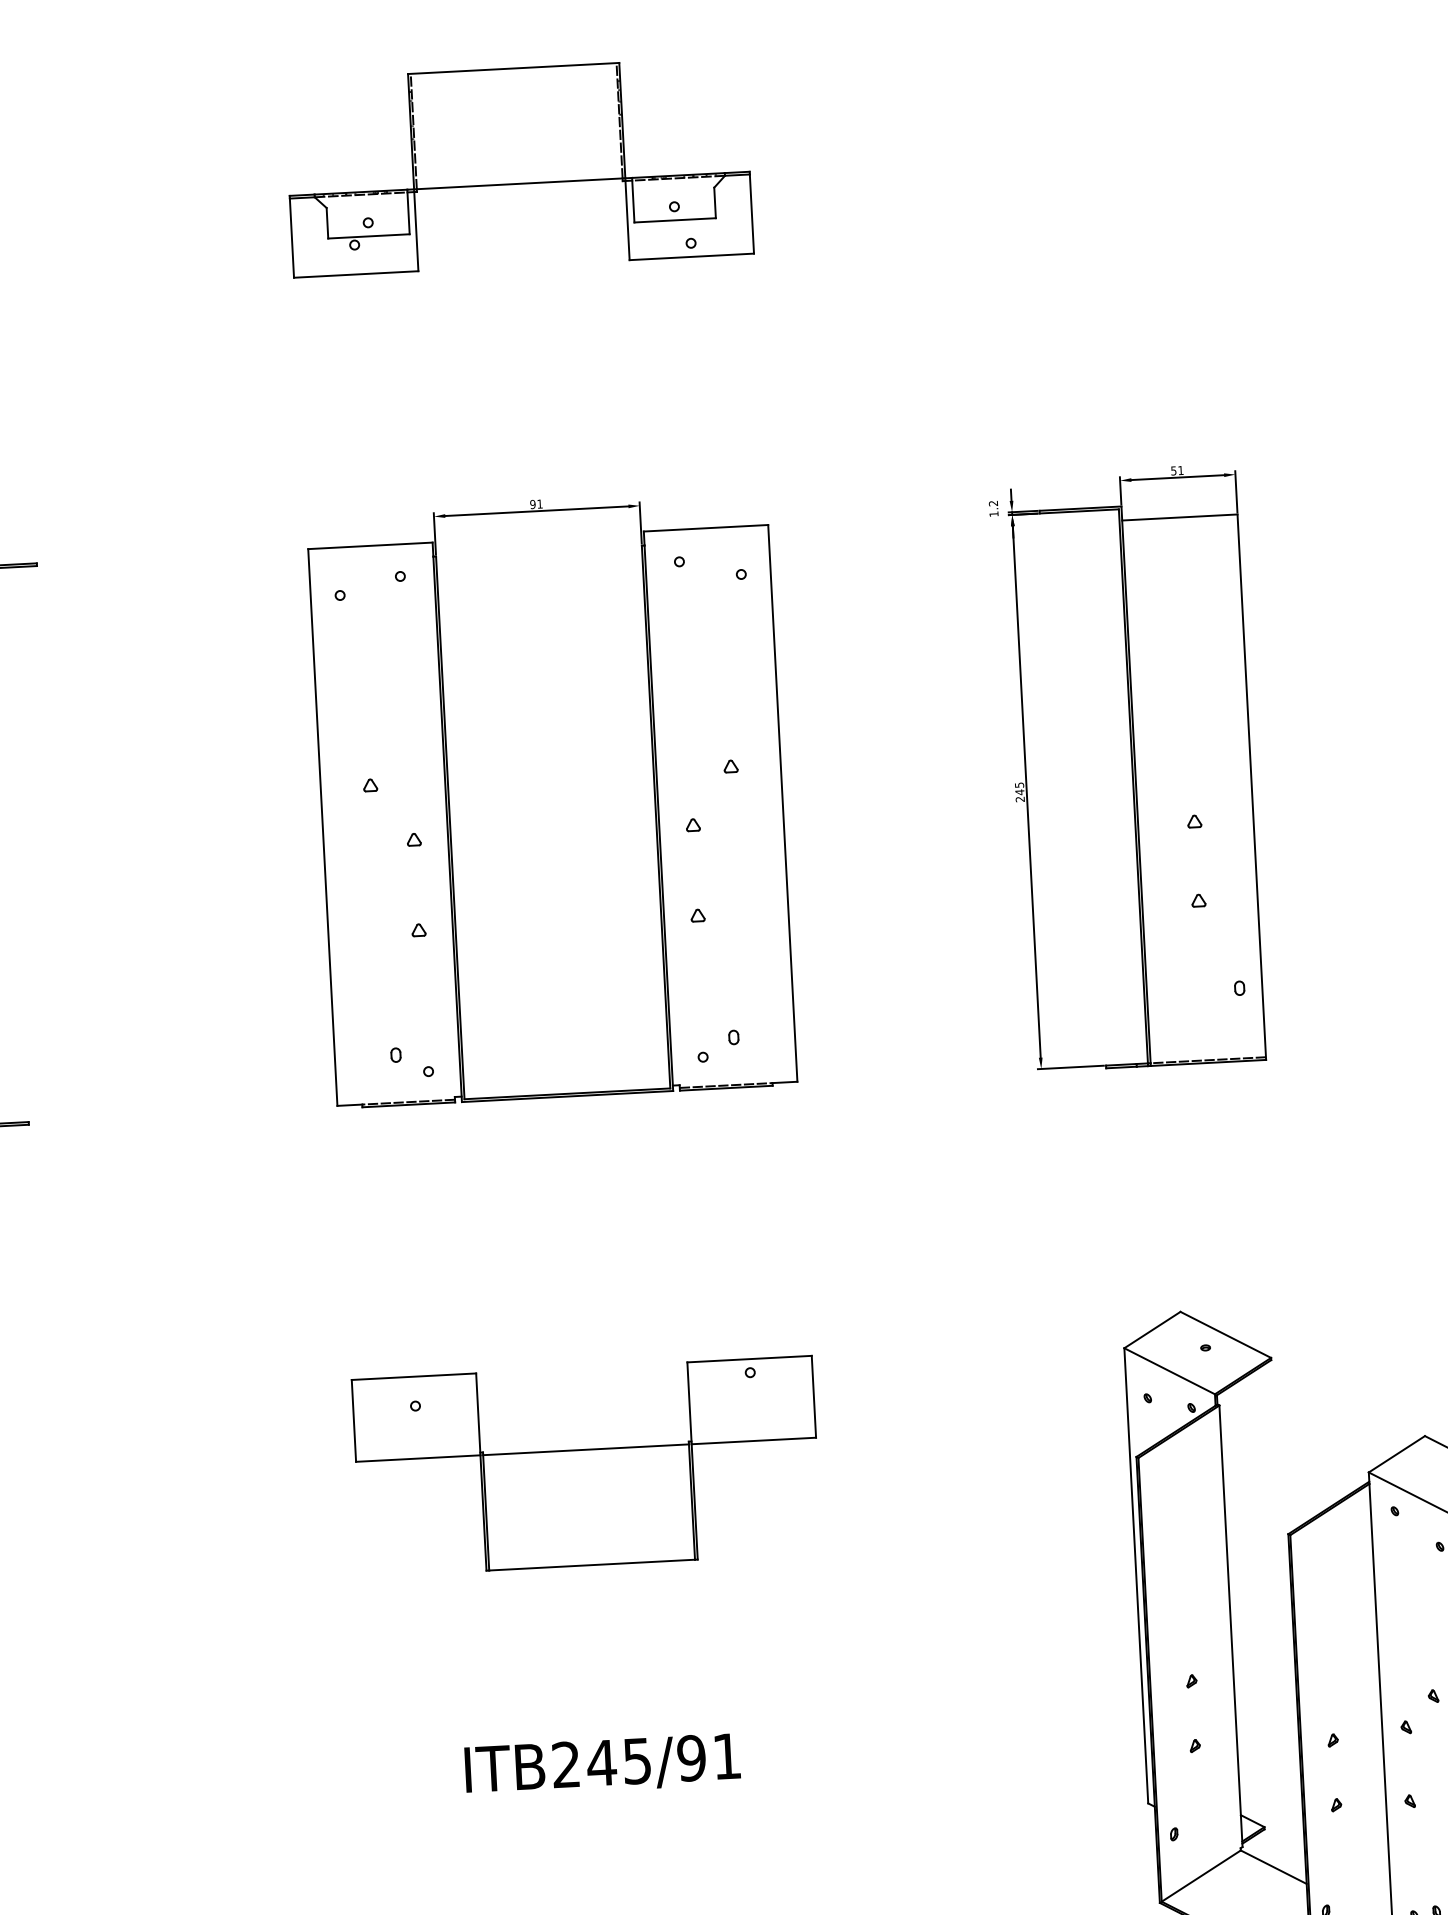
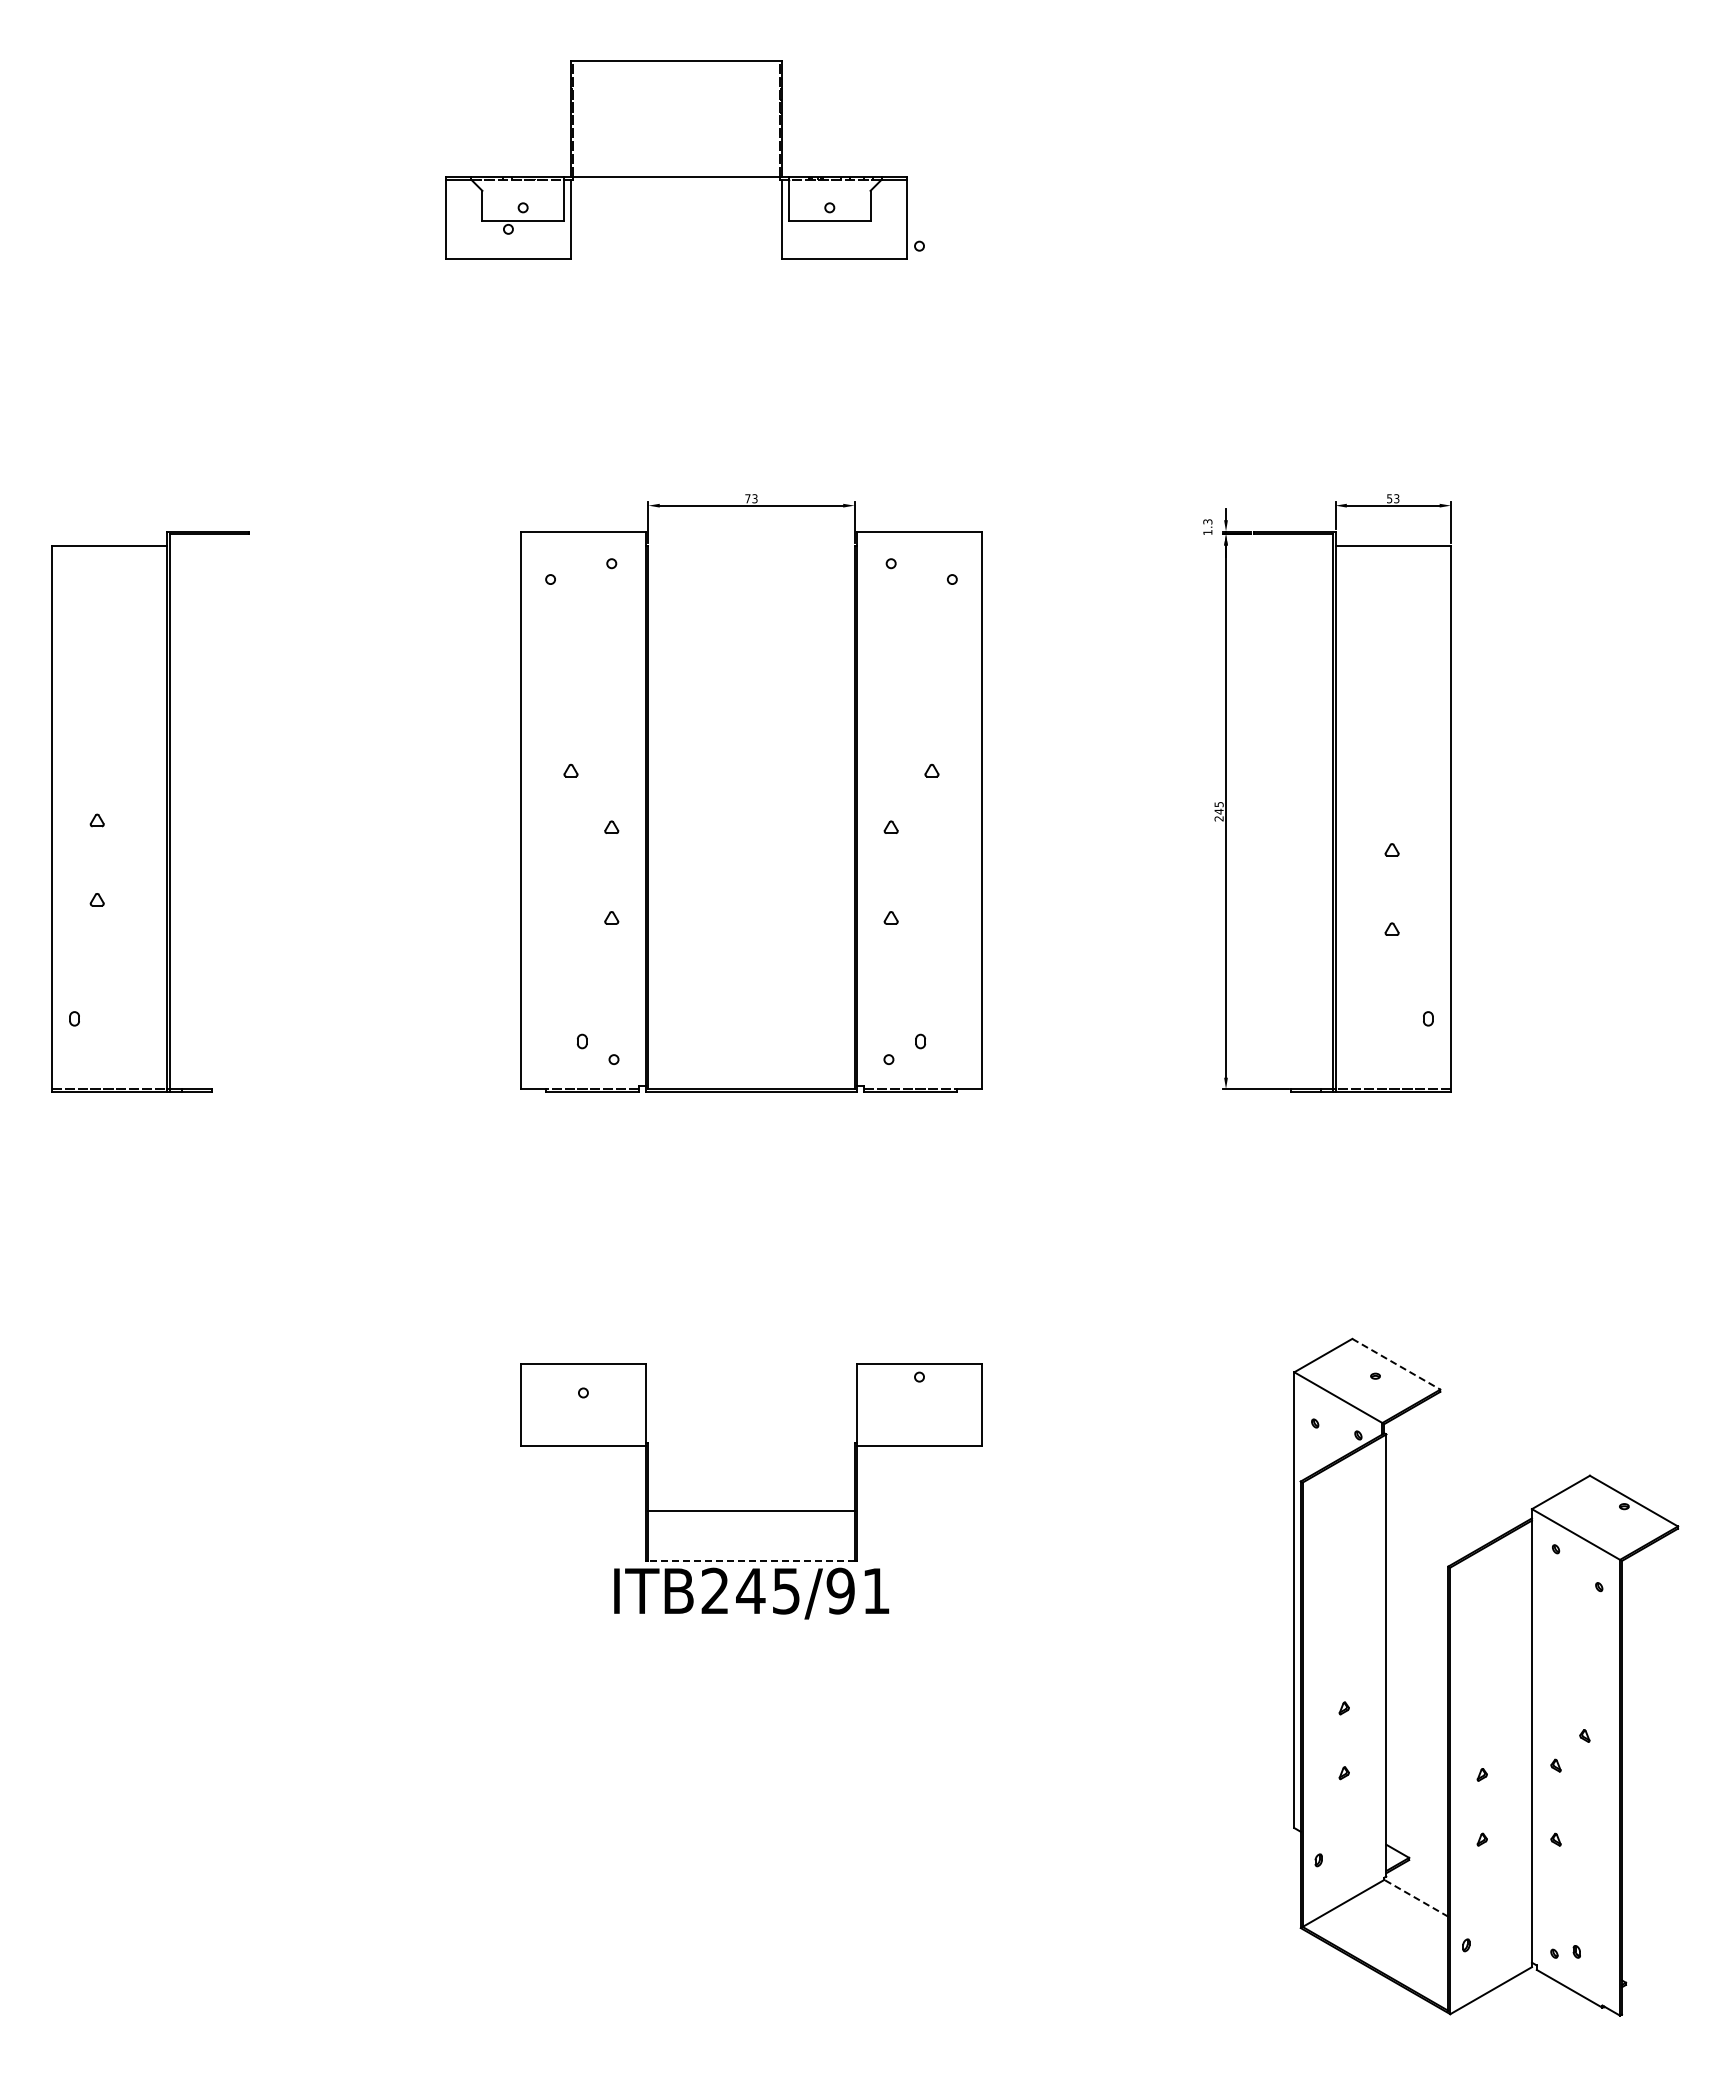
part: (518, 166) -> (676, 159), moved
text: (1180, 470) -> (1396, 498), 51 -> 53
text: (993, 503) -> (1207, 521), 1.2 -> 1.3
text: (536, 504) -> (751, 498), 91 -> 73
line: (1225, 1335) -> (1396, 1364), solid -> dashed
line: (586, 1449) -> (751, 1510), moved
line: (591, 1565) -> (750, 1561), solid -> dashed
text: (602, 1765) -> (751, 1593), moved
line: (1273, 1867) -> (1416, 1898), solid -> dashed

